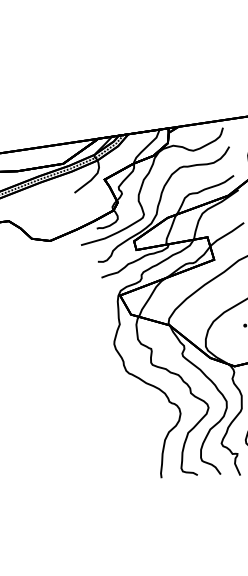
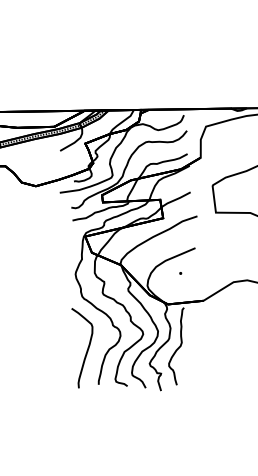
curve: (140, 437) -> (86, 350), added

